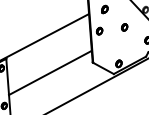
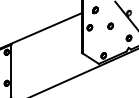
line: (49, 72) -> (46, 58), removed

